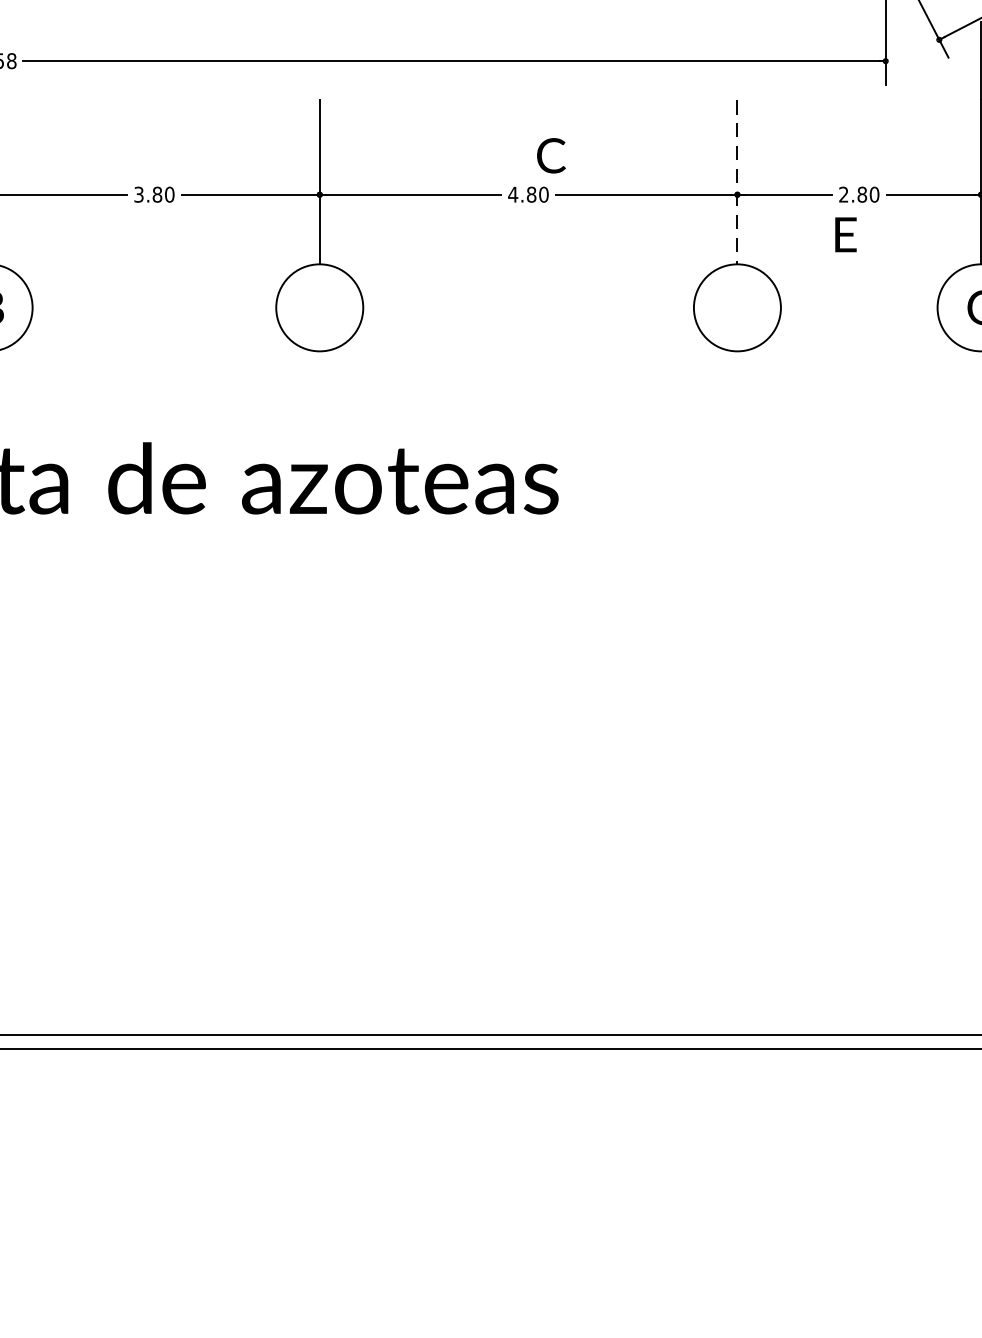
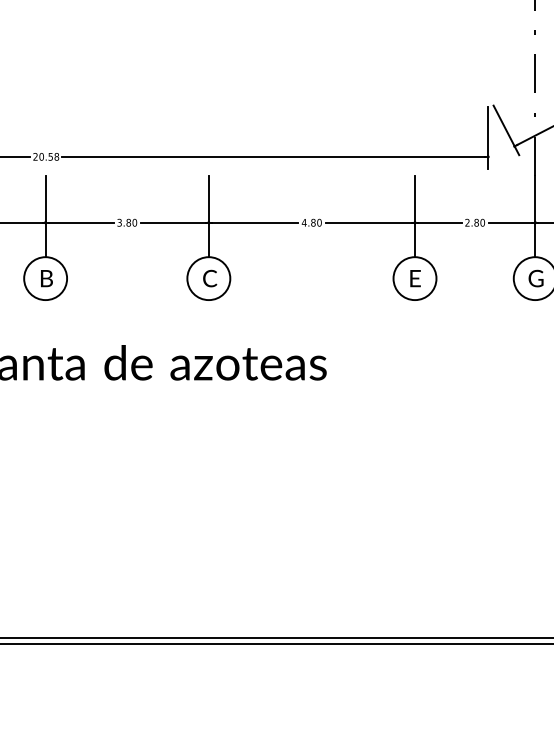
text: (552, 155) -> (210, 278), moved
line: (738, 183) -> (415, 217), dashed -> solid
text: (845, 234) -> (415, 278), moved

